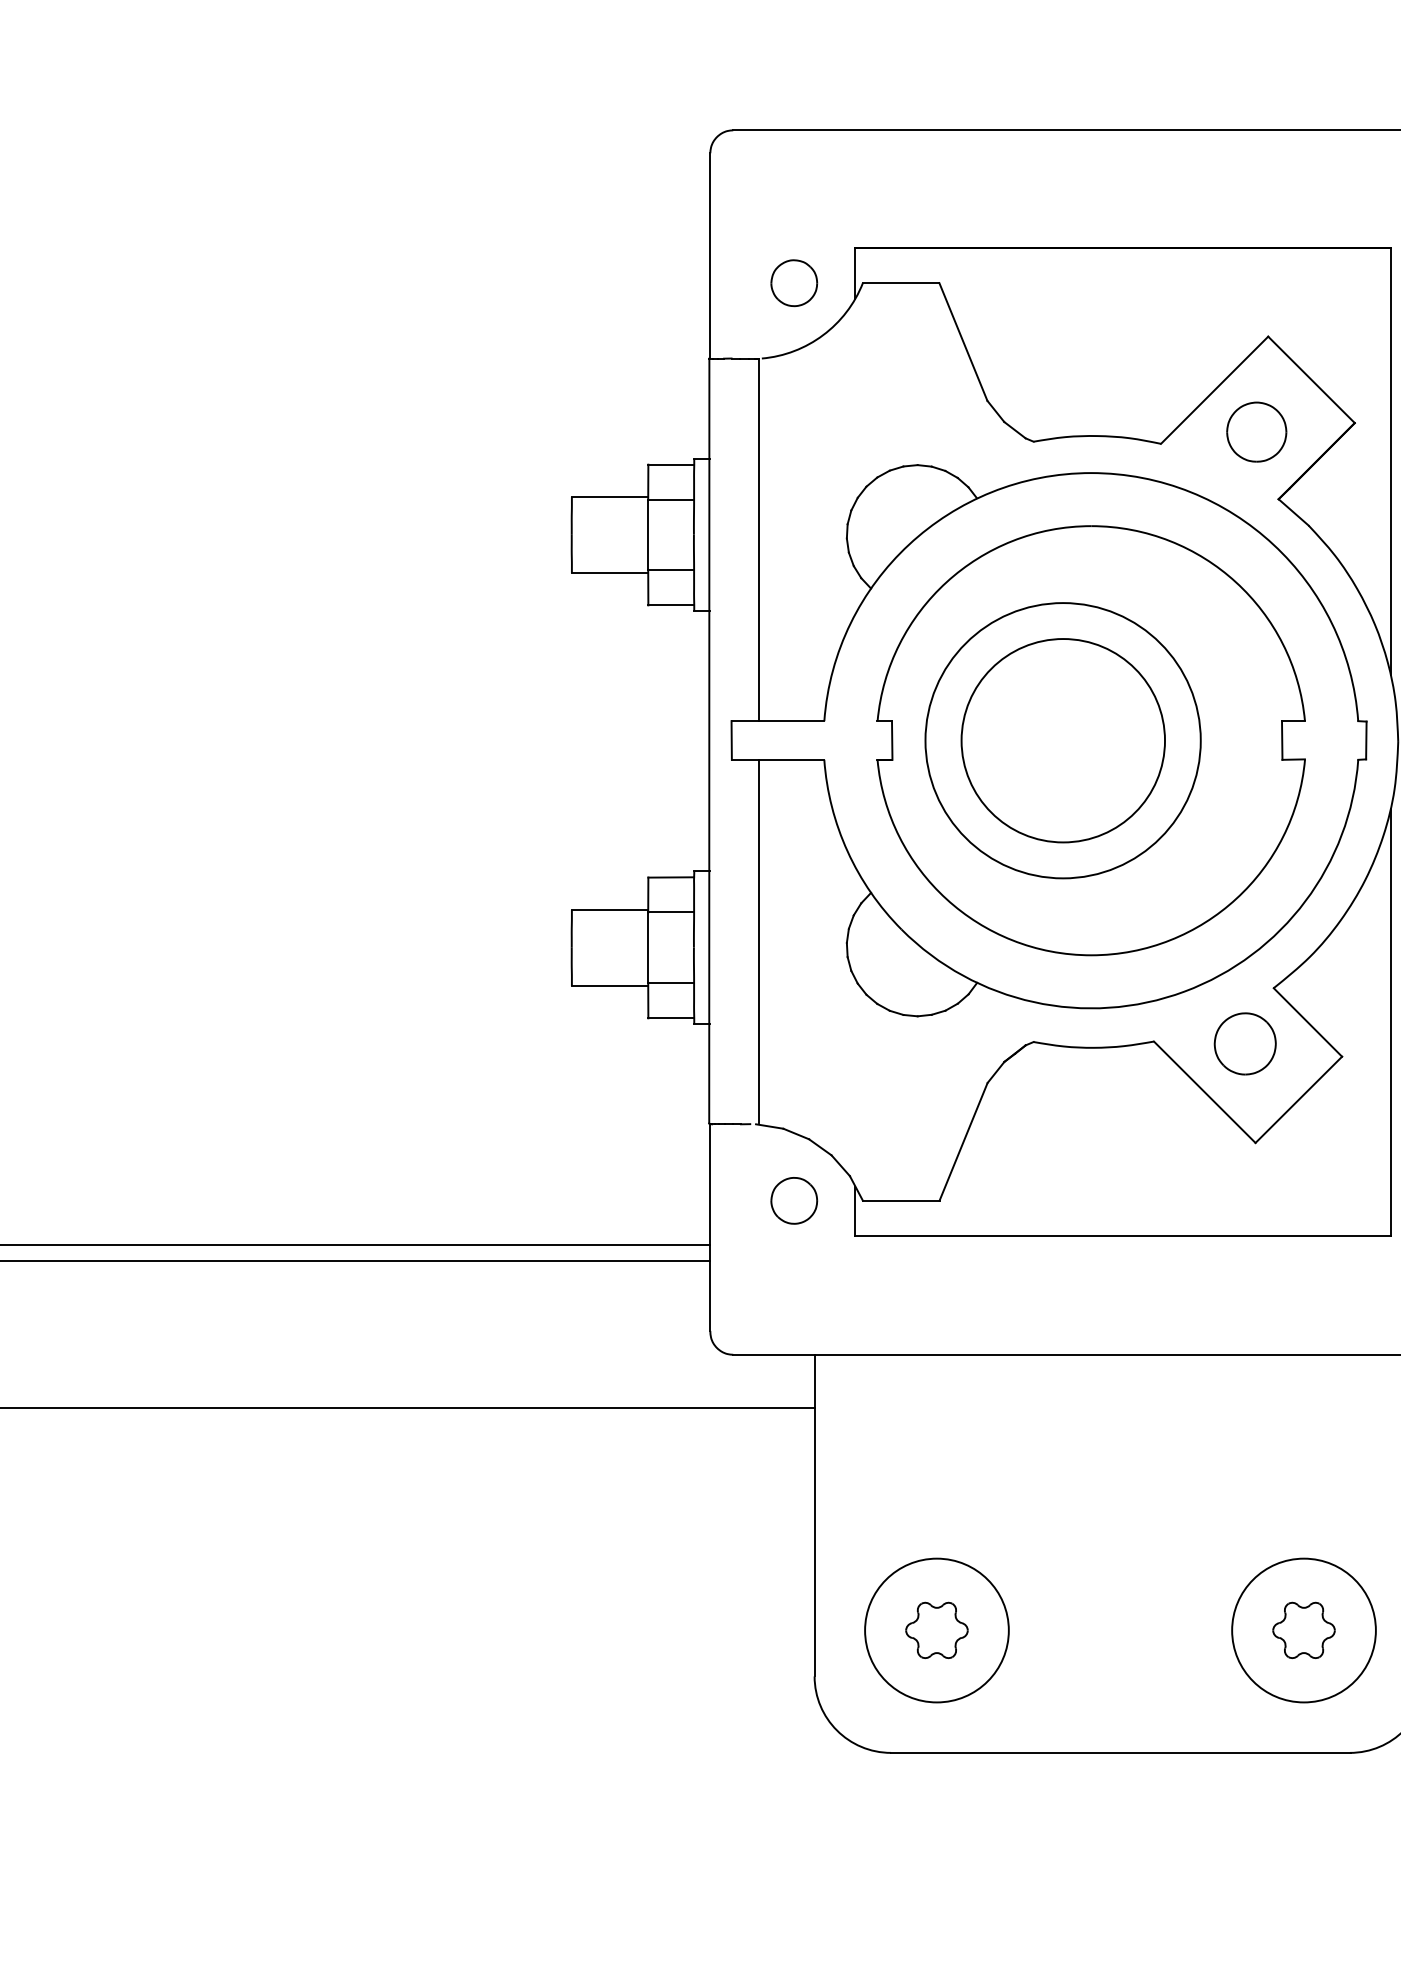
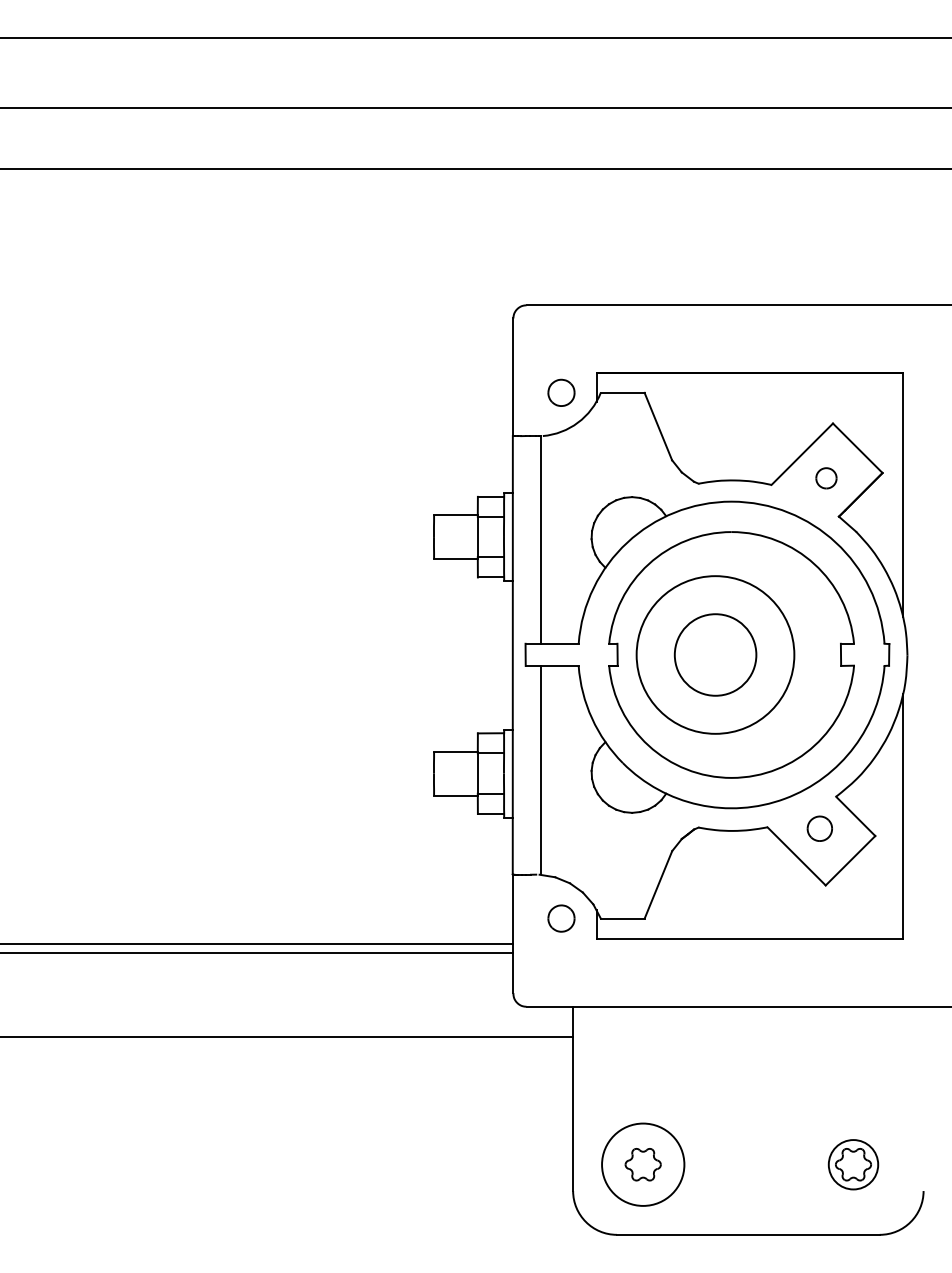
part: (1256, 432) -> (826, 478), size x0.6
circle: (1063, 739) -> (715, 654), size x0.7
part: (1244, 1043) -> (819, 828), size x0.7
circle: (1304, 1630) -> (853, 1164), size x0.6

